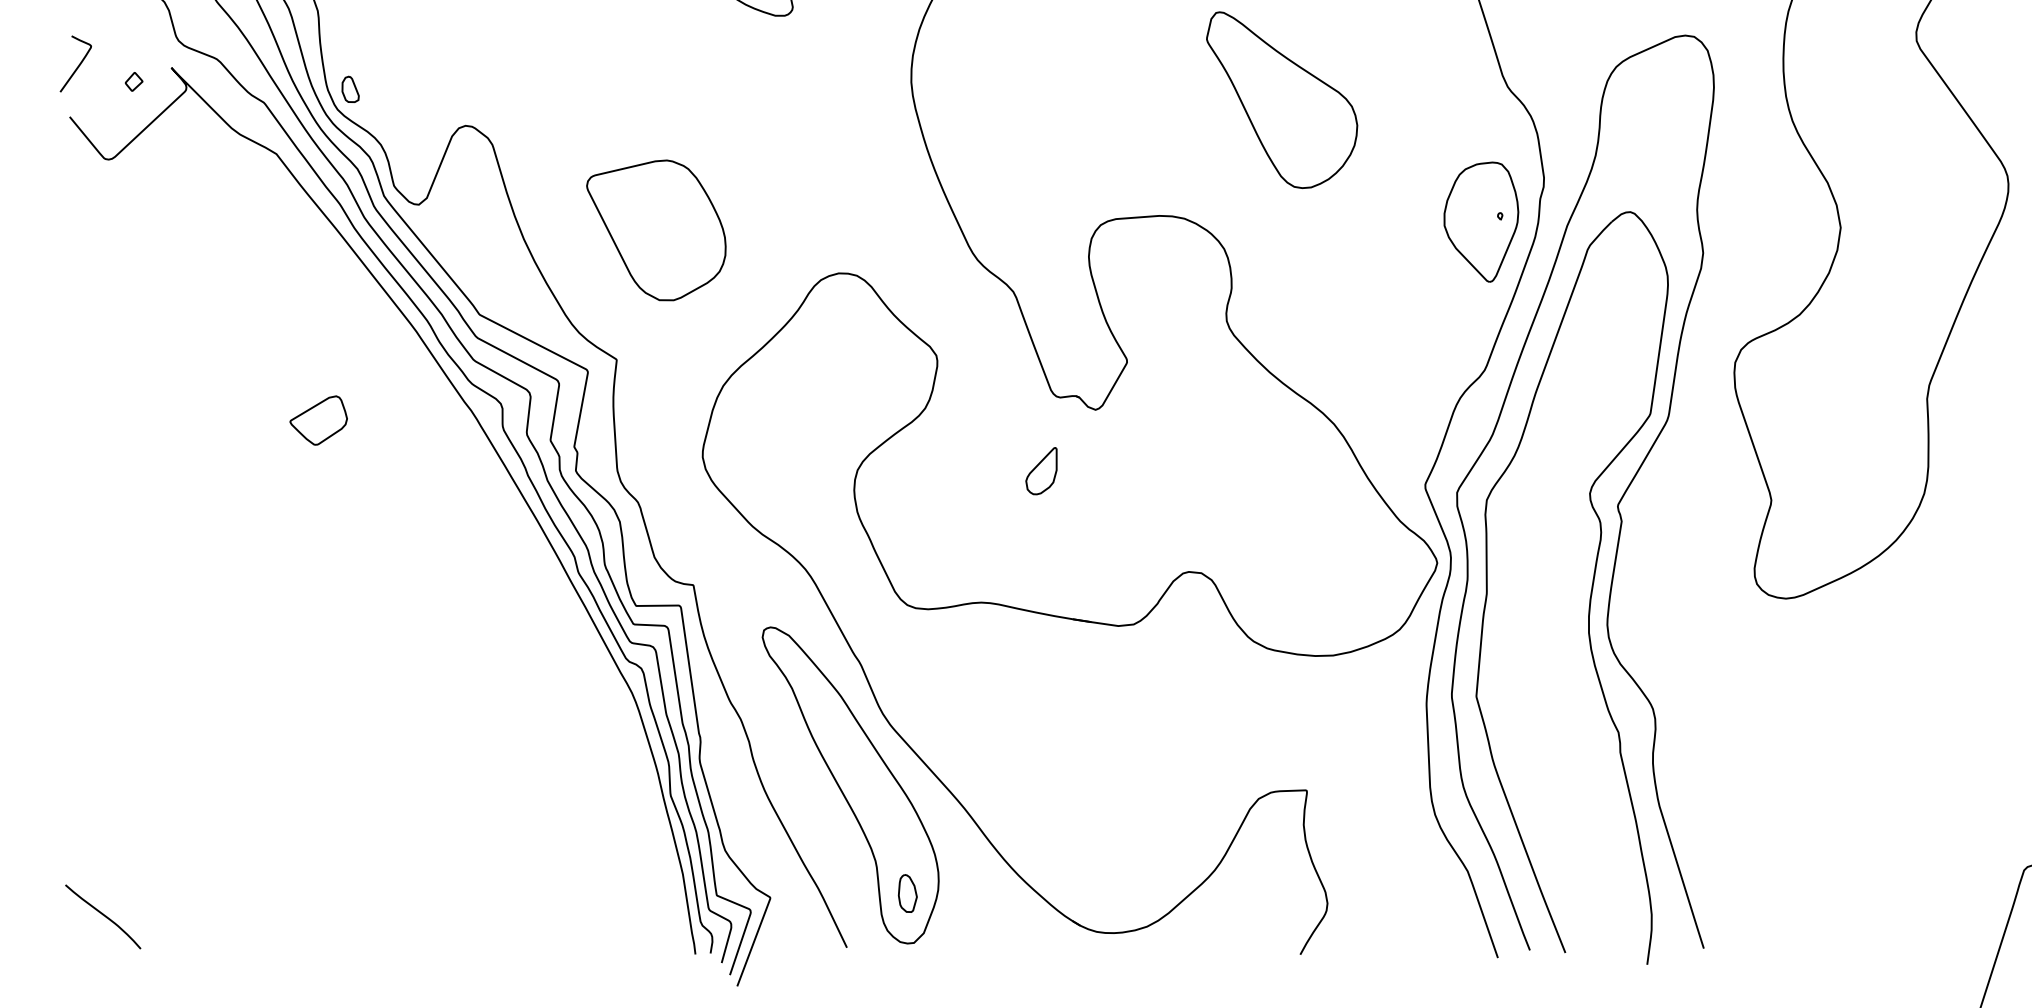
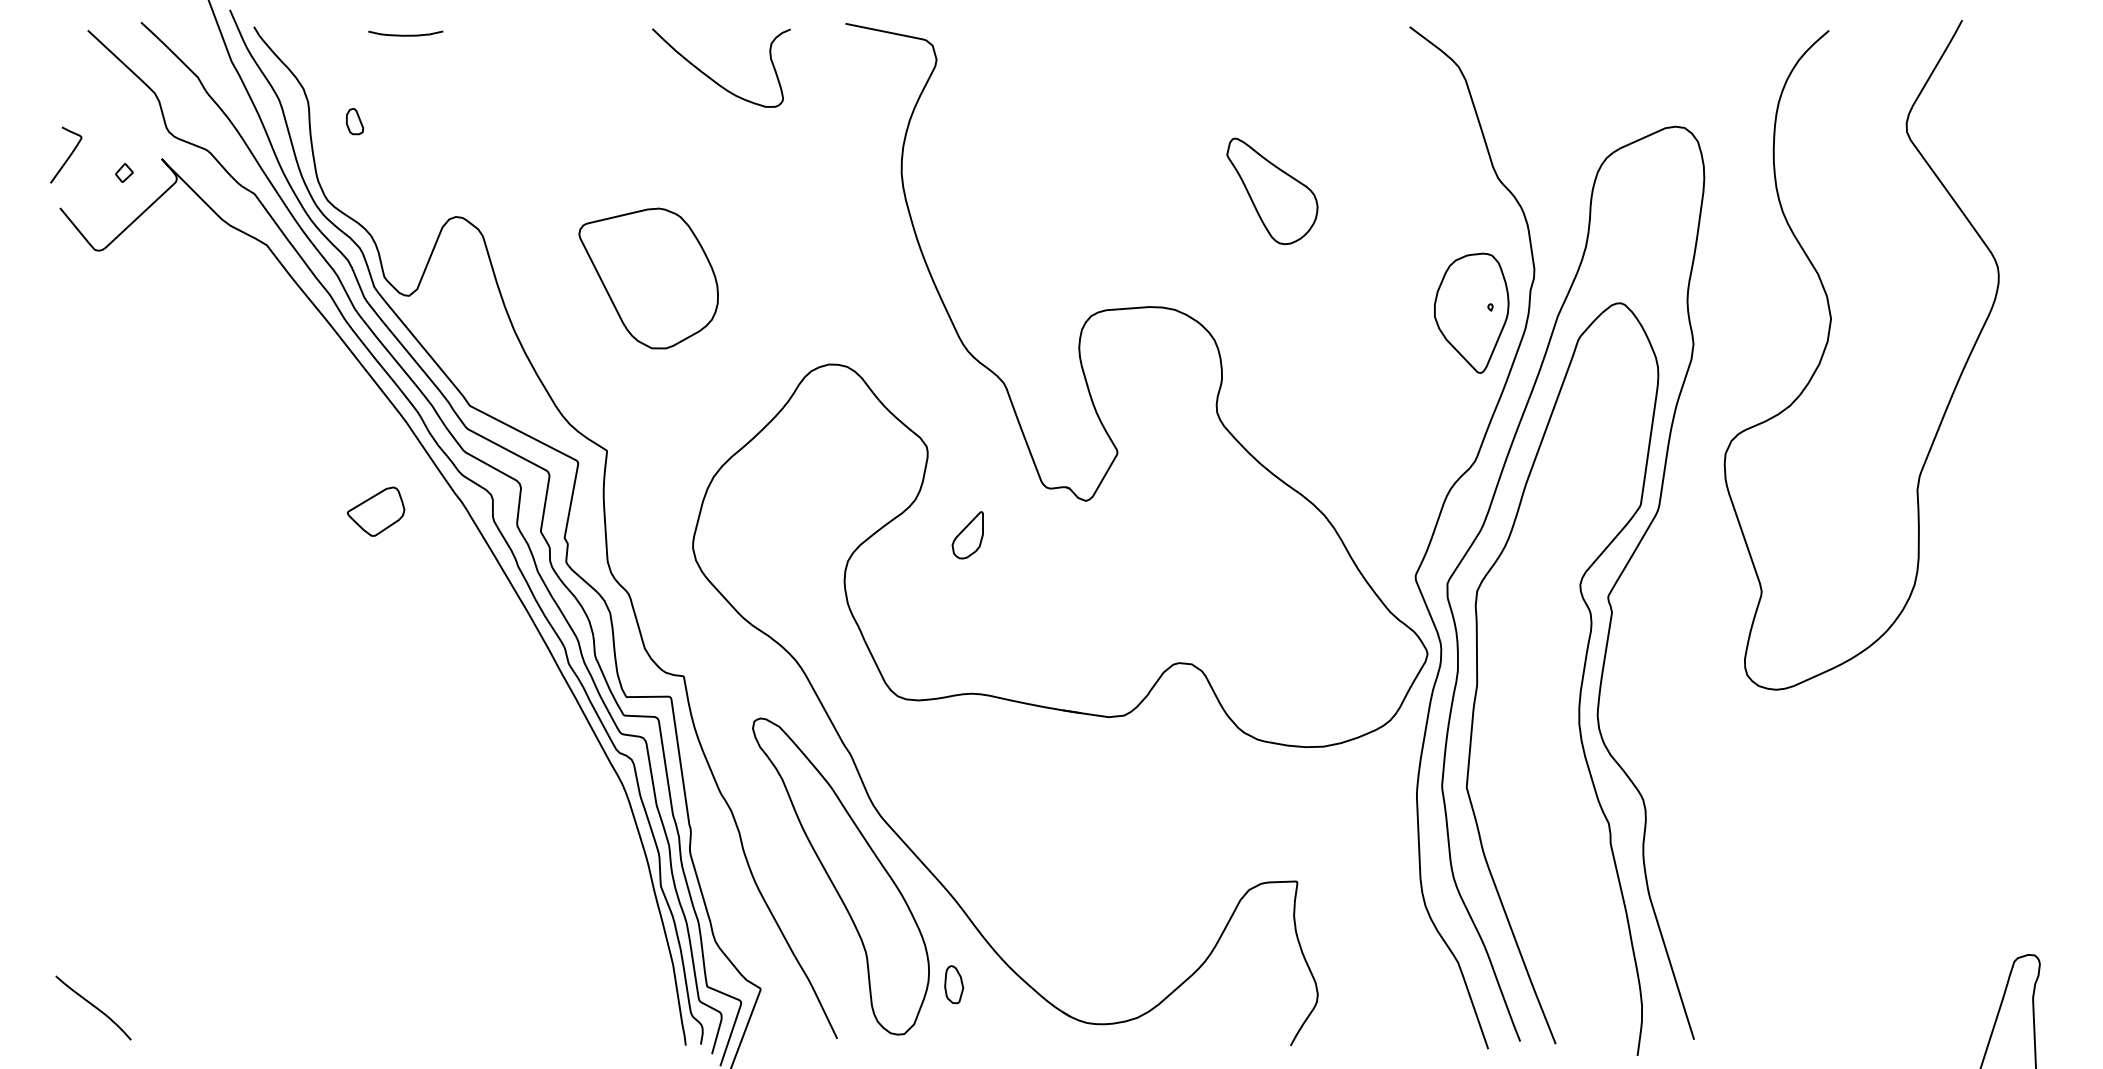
part: (350, 89) -> (354, 121), moved
part: (1282, 100) -> (1272, 191), size x0.6
part: (656, 230) -> (648, 278), moved
part: (318, 420) -> (375, 511), moved
part: (1041, 471) -> (967, 535), moved
part: (908, 893) -> (954, 984), moved

